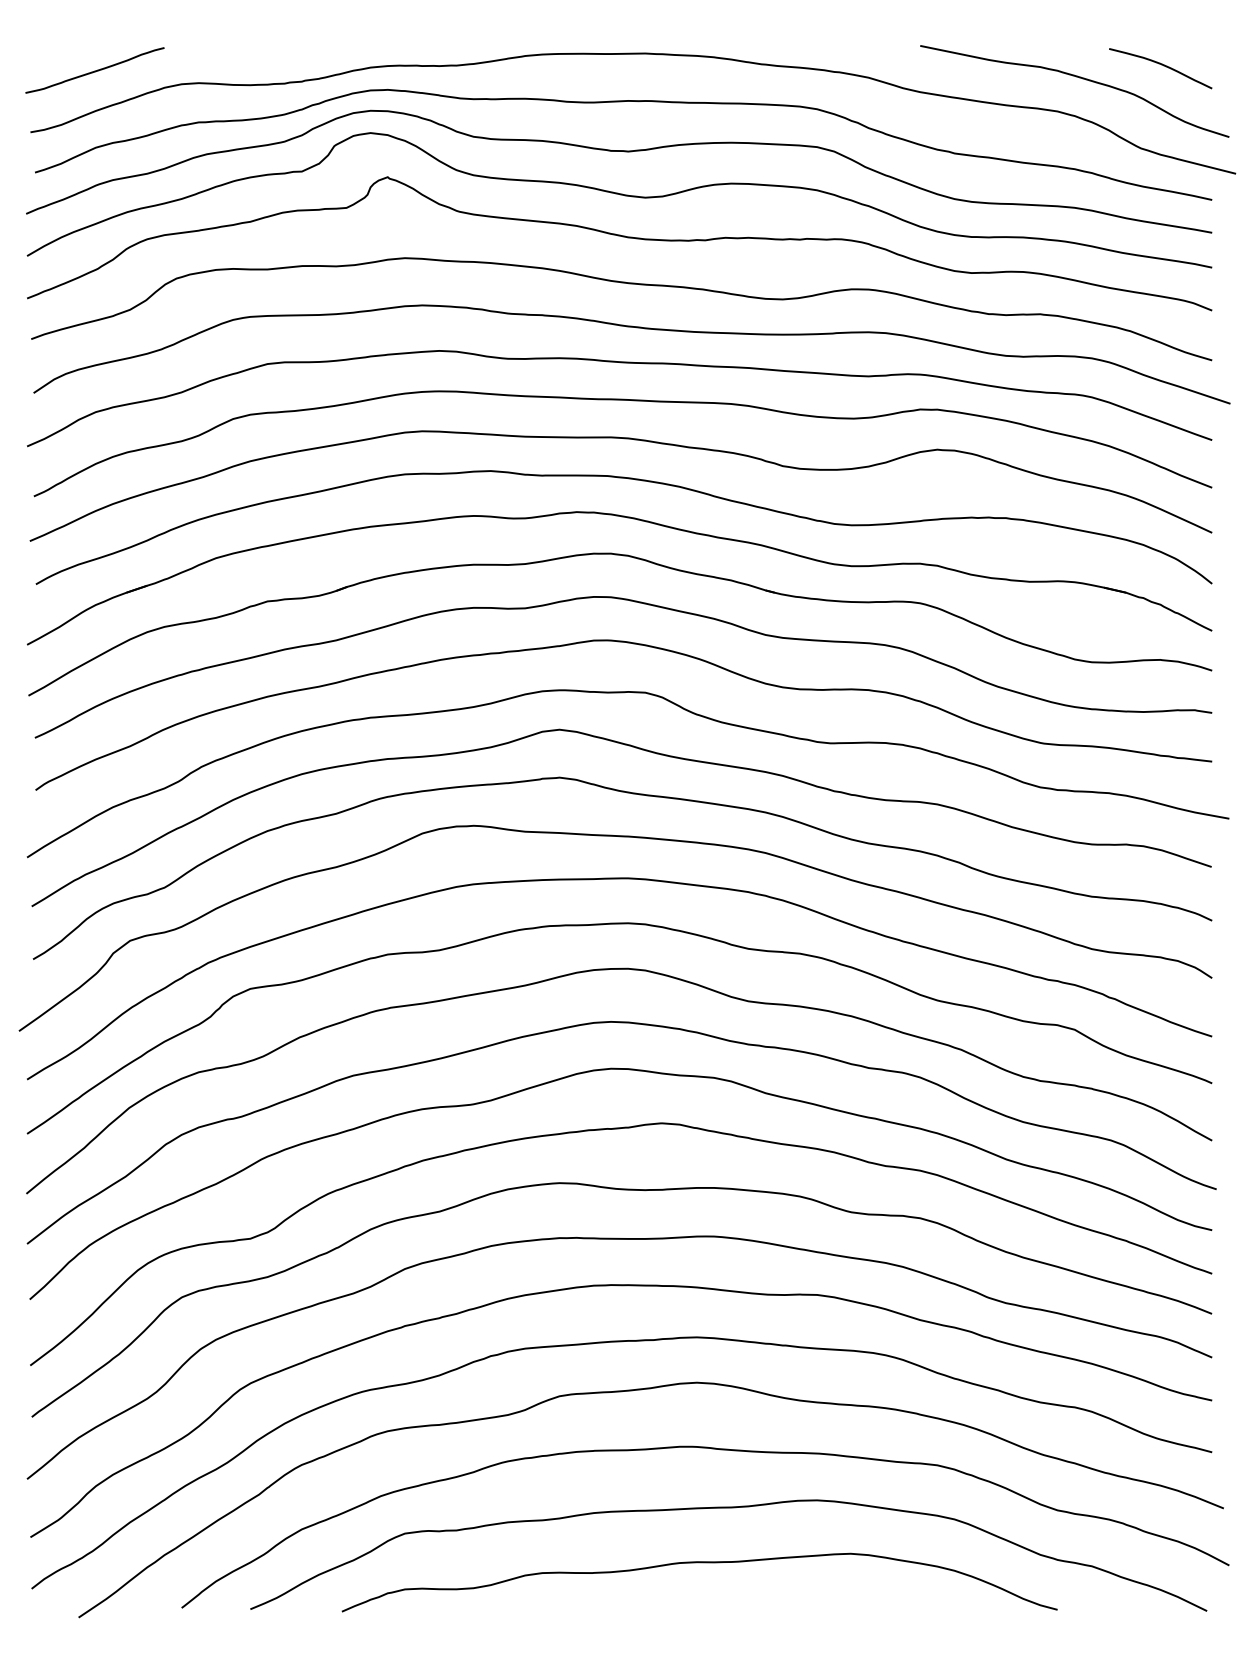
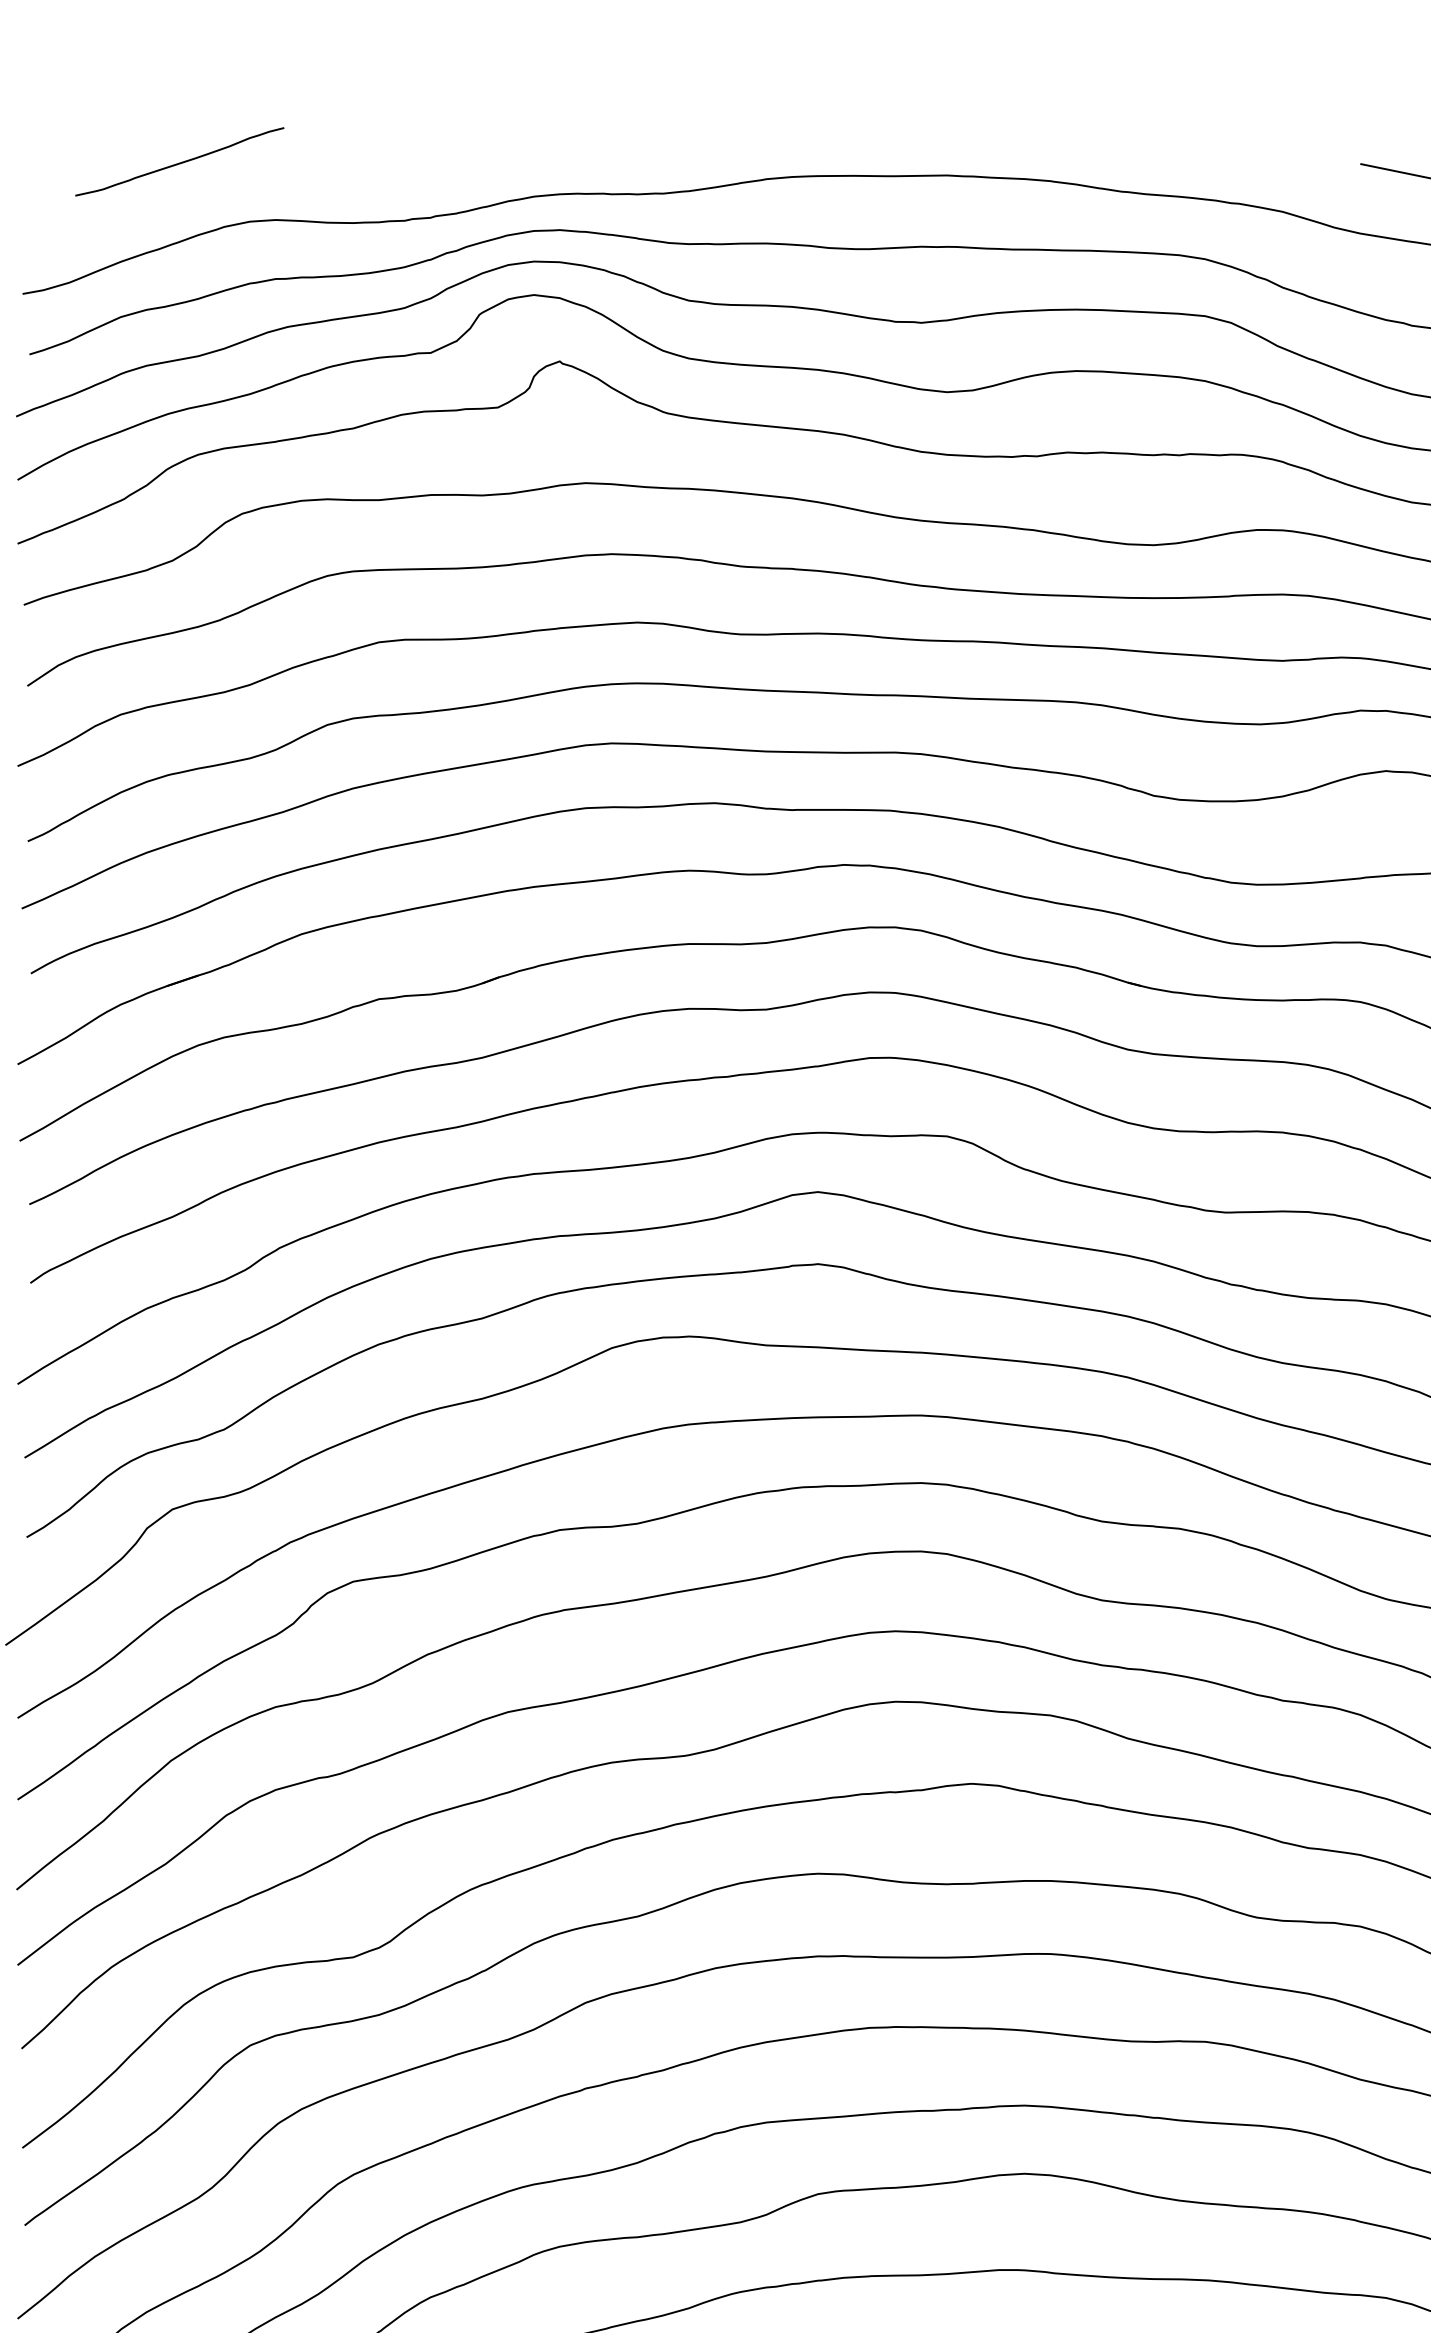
curve: (94, 70) -> (179, 161), moved

